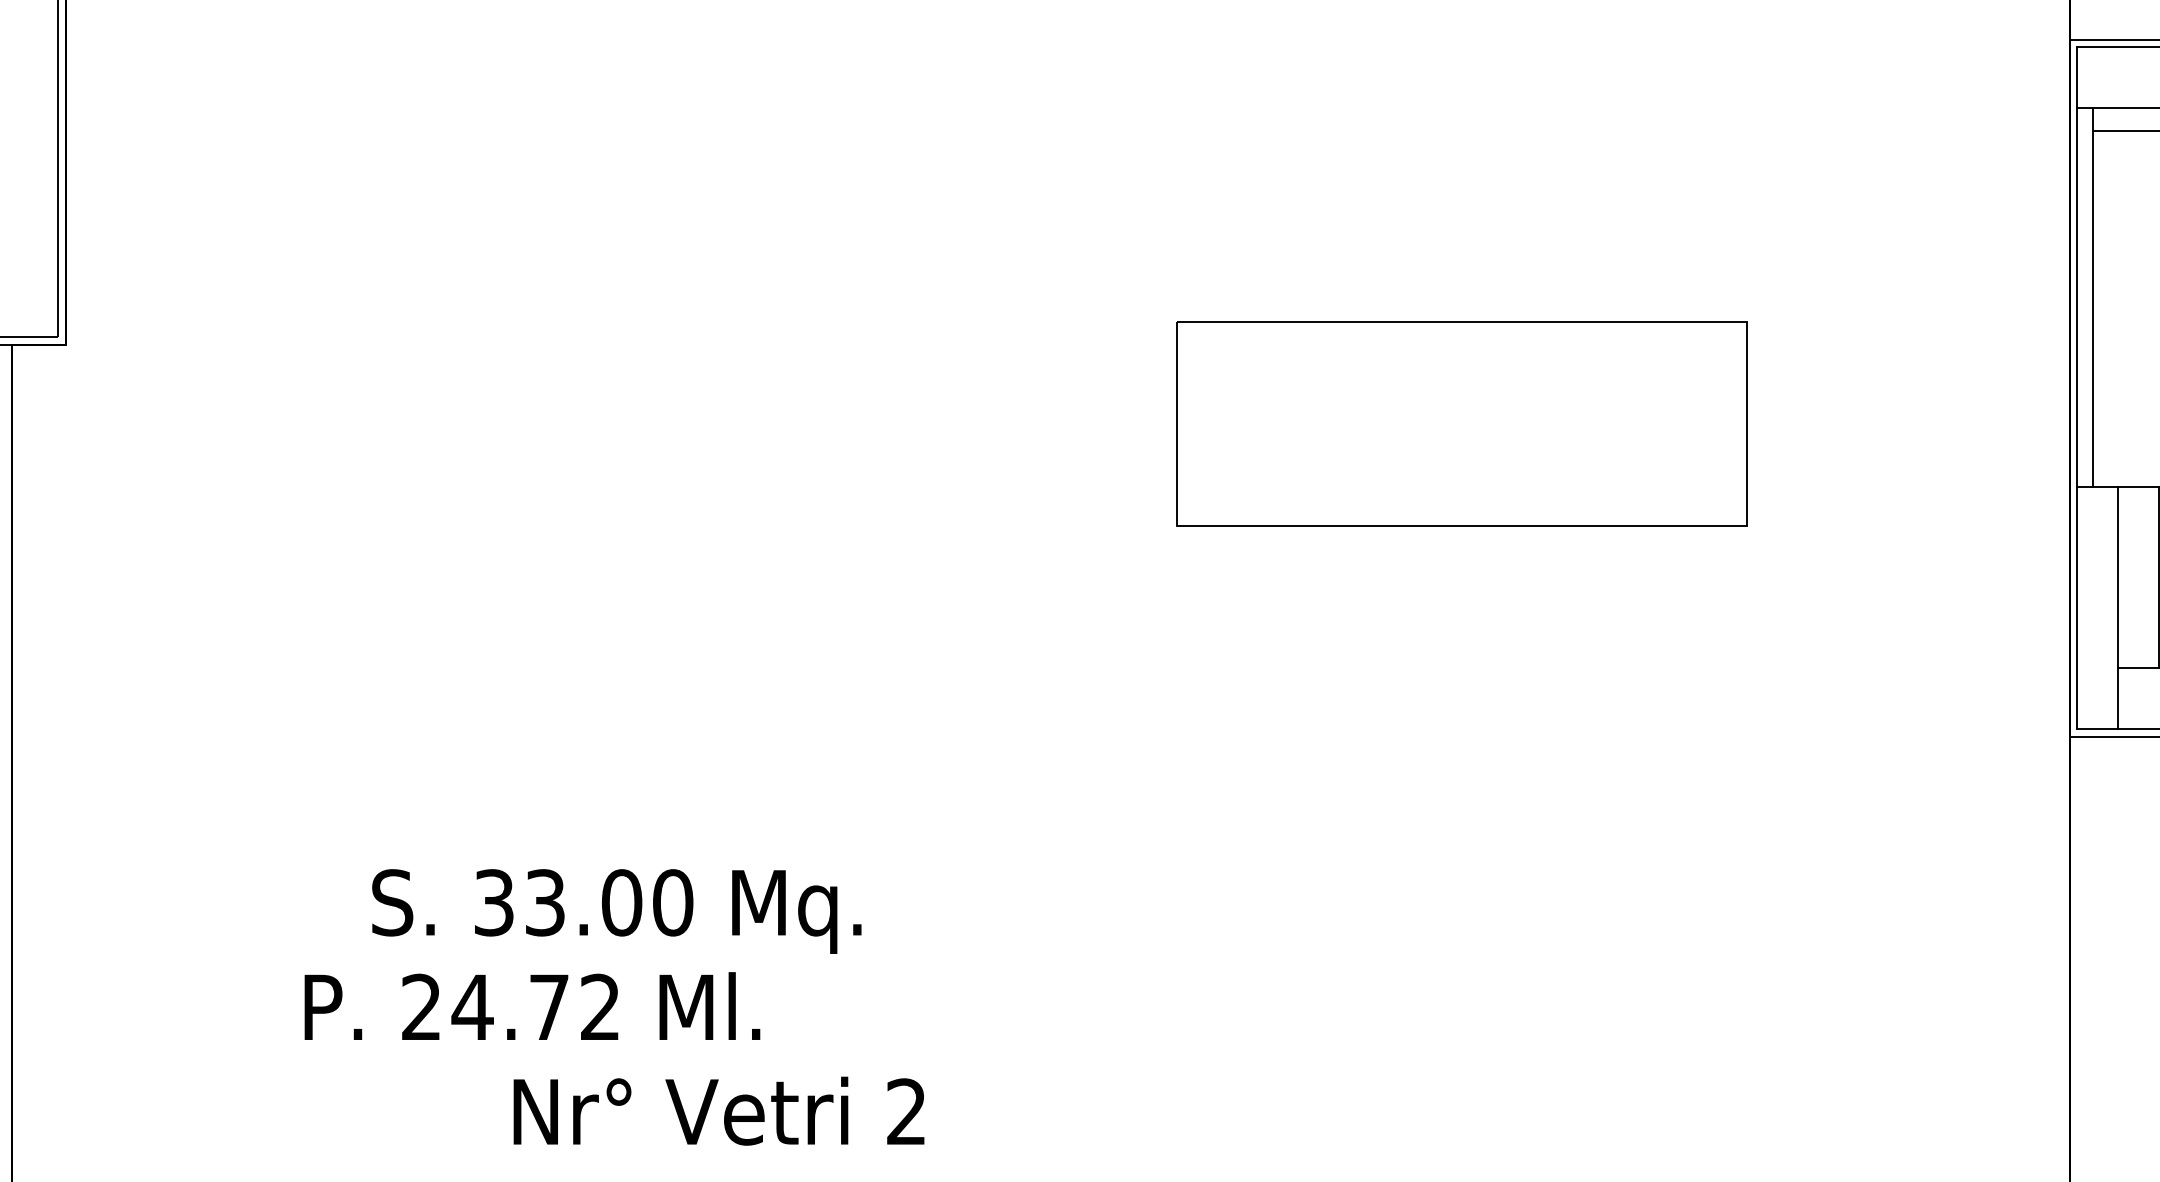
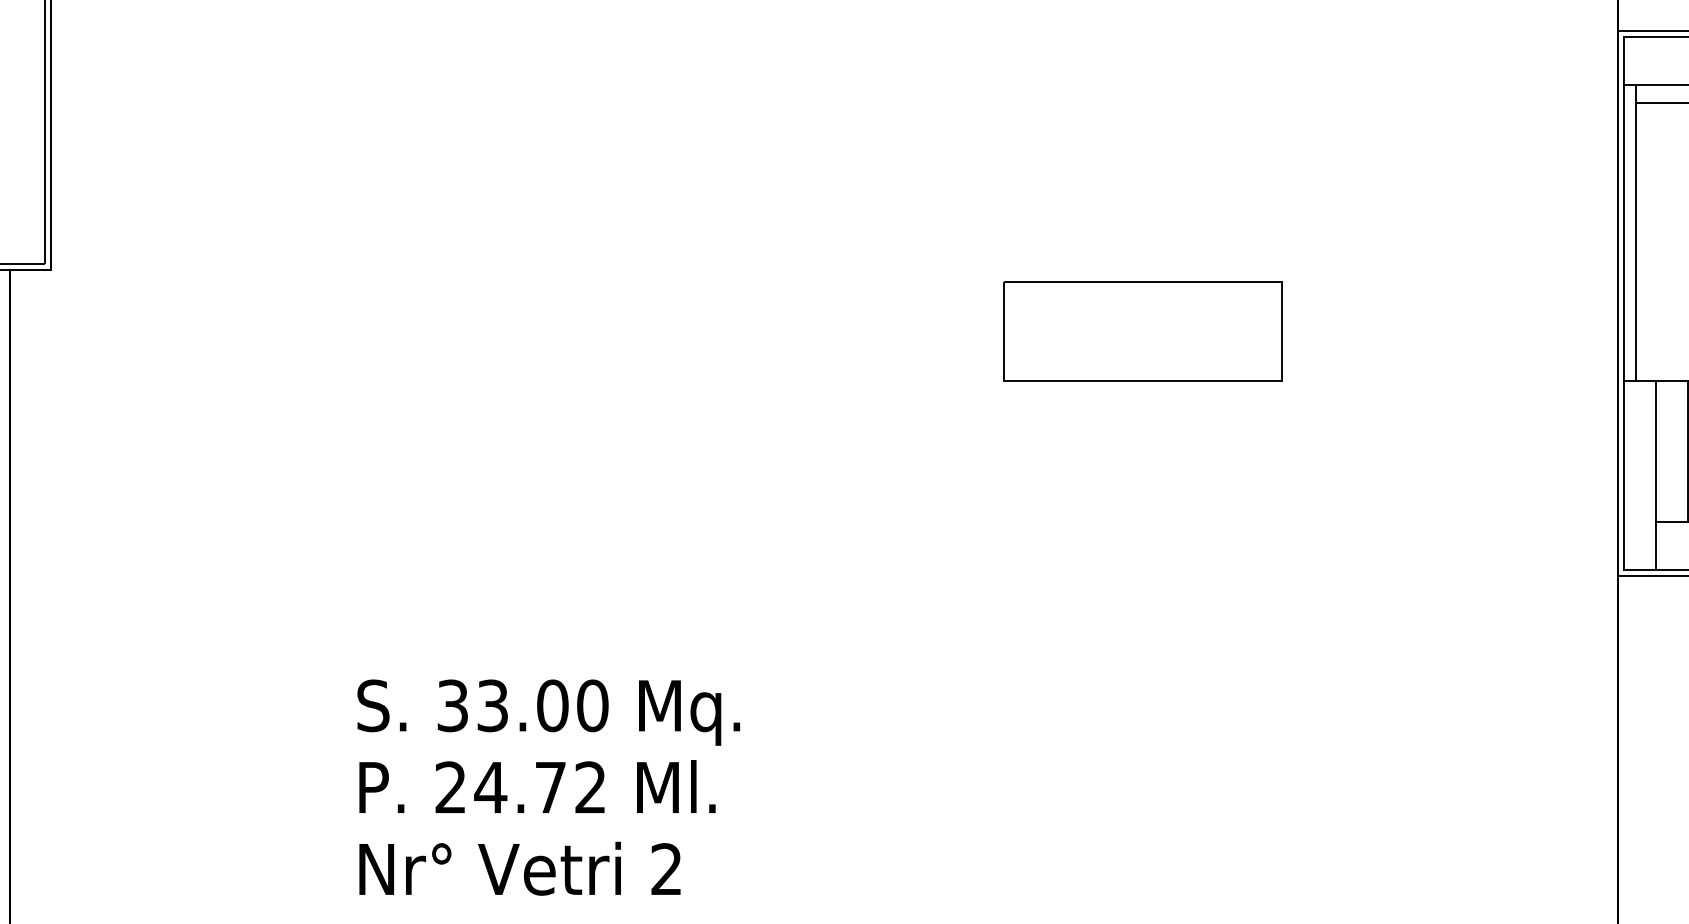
part: (1461, 423) -> (1142, 331), size x0.62
text: (616, 911) -> (548, 712), moved
text: (532, 1005) -> (537, 786), moved
text: (718, 1110) -> (519, 868), moved

